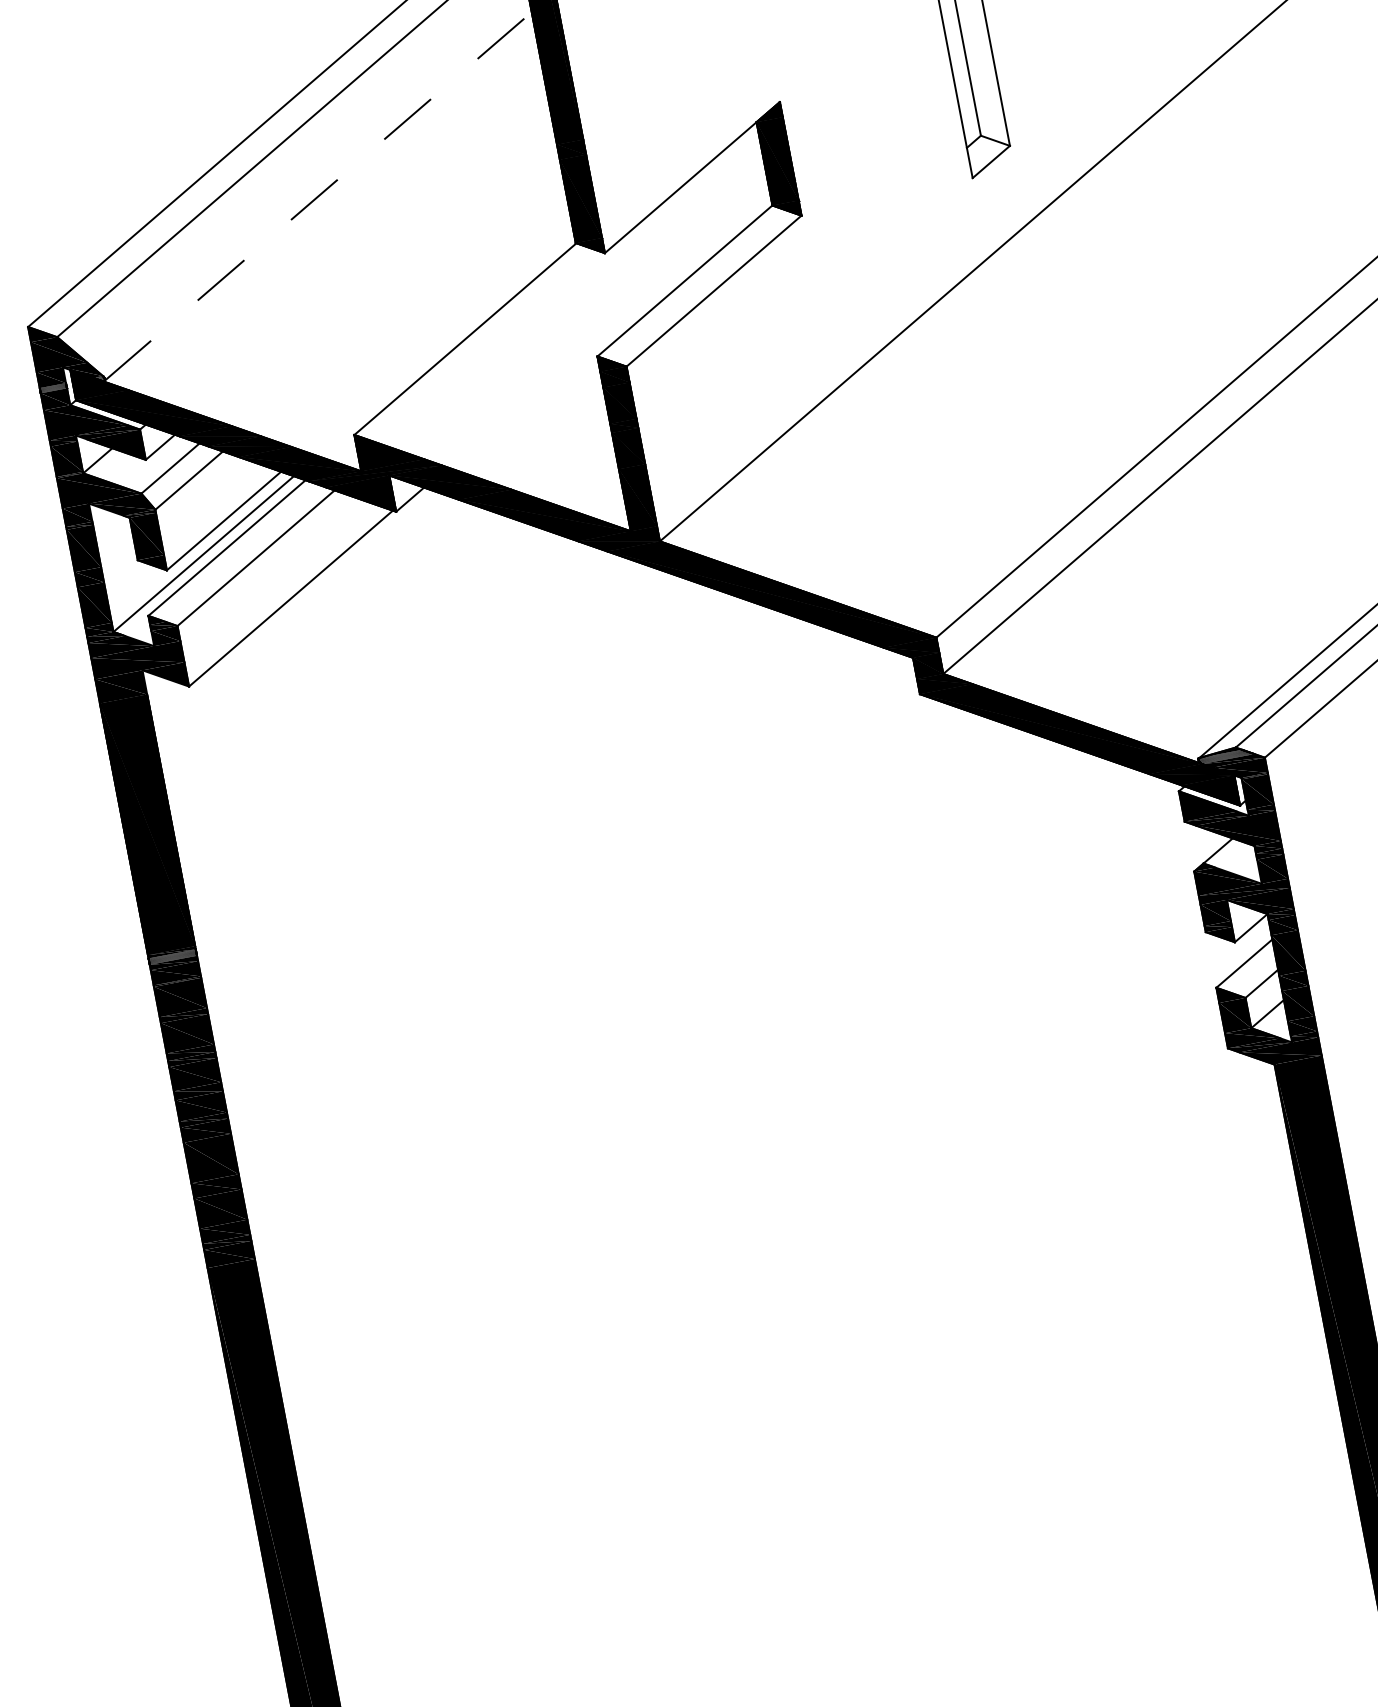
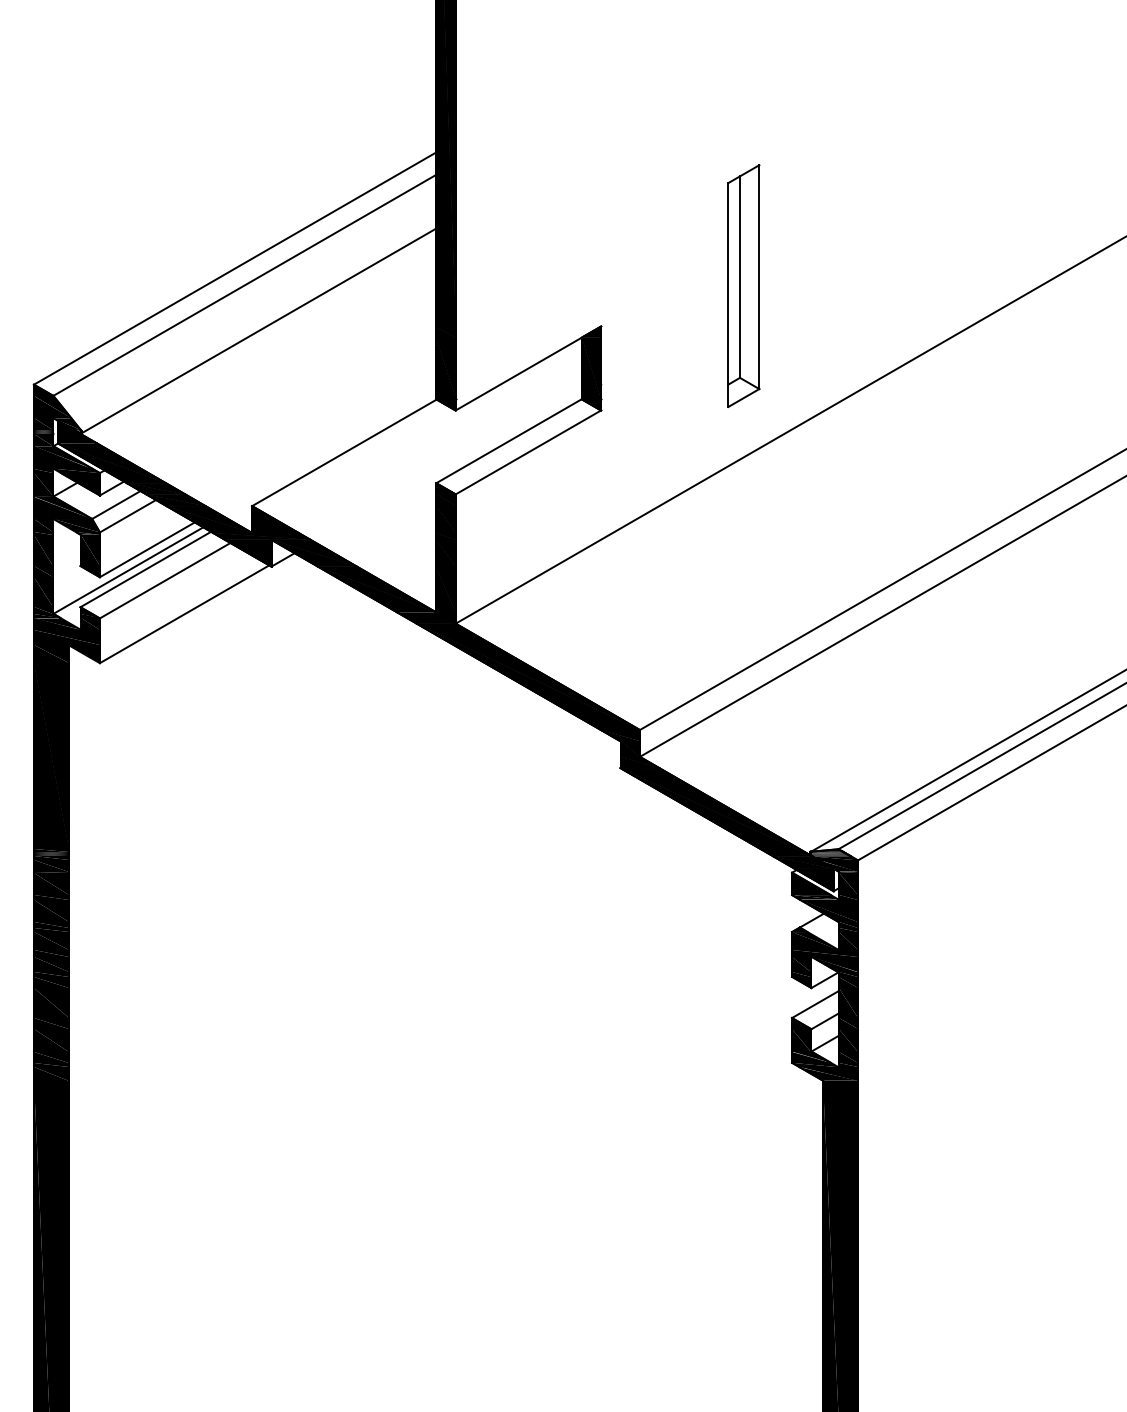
line: (319, 195) -> (259, 330), dashed -> solid

